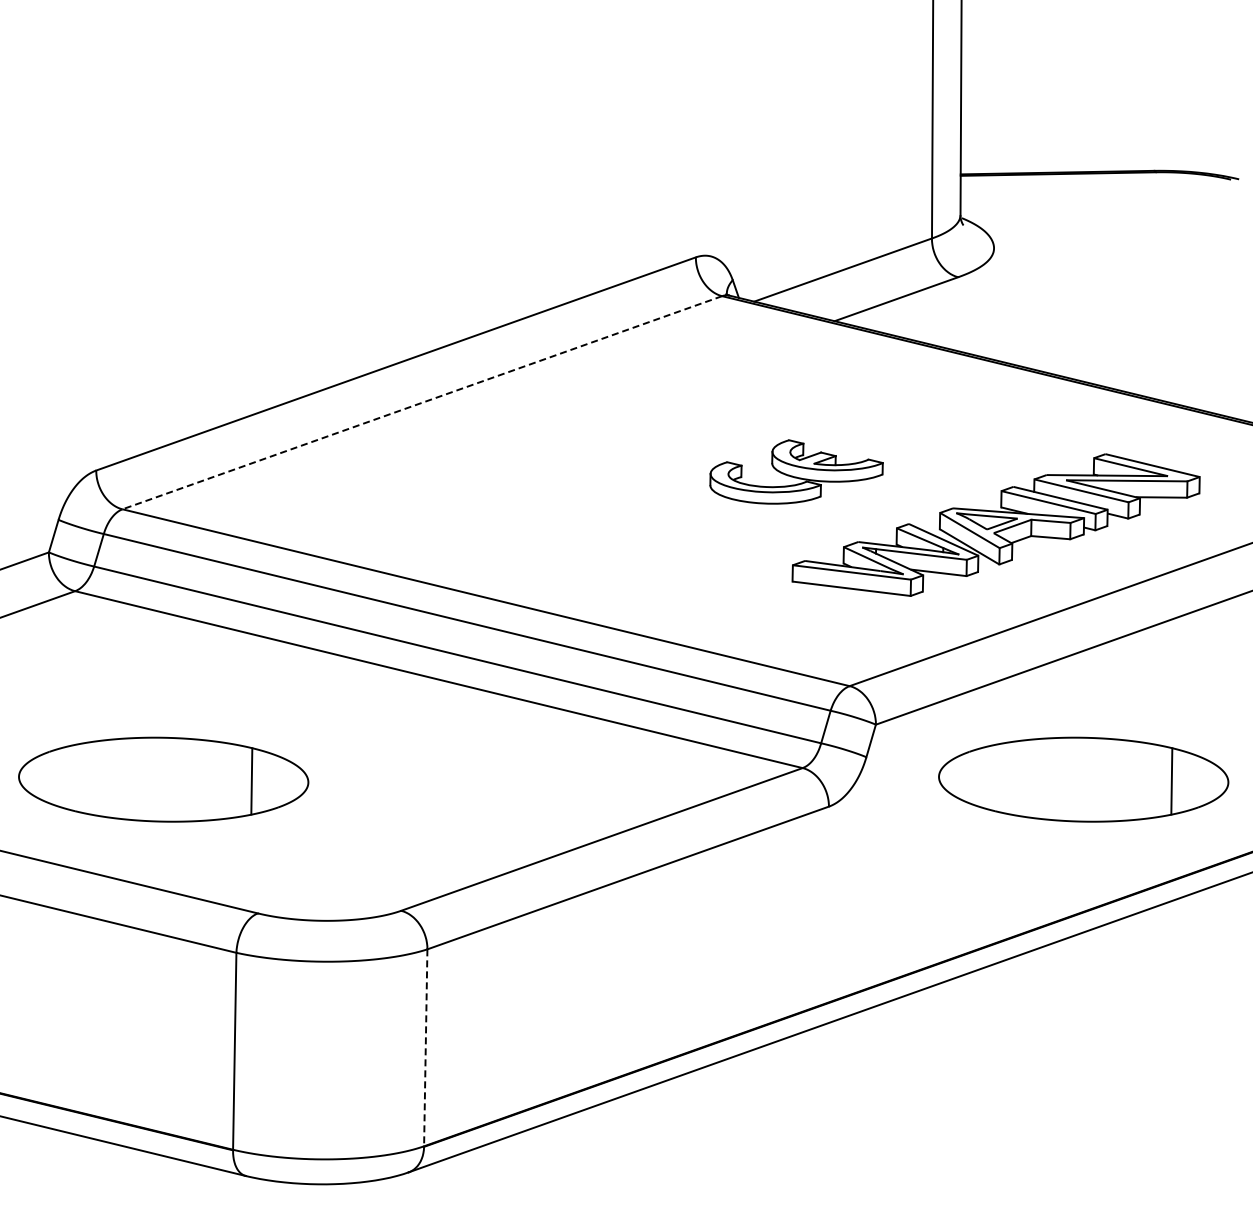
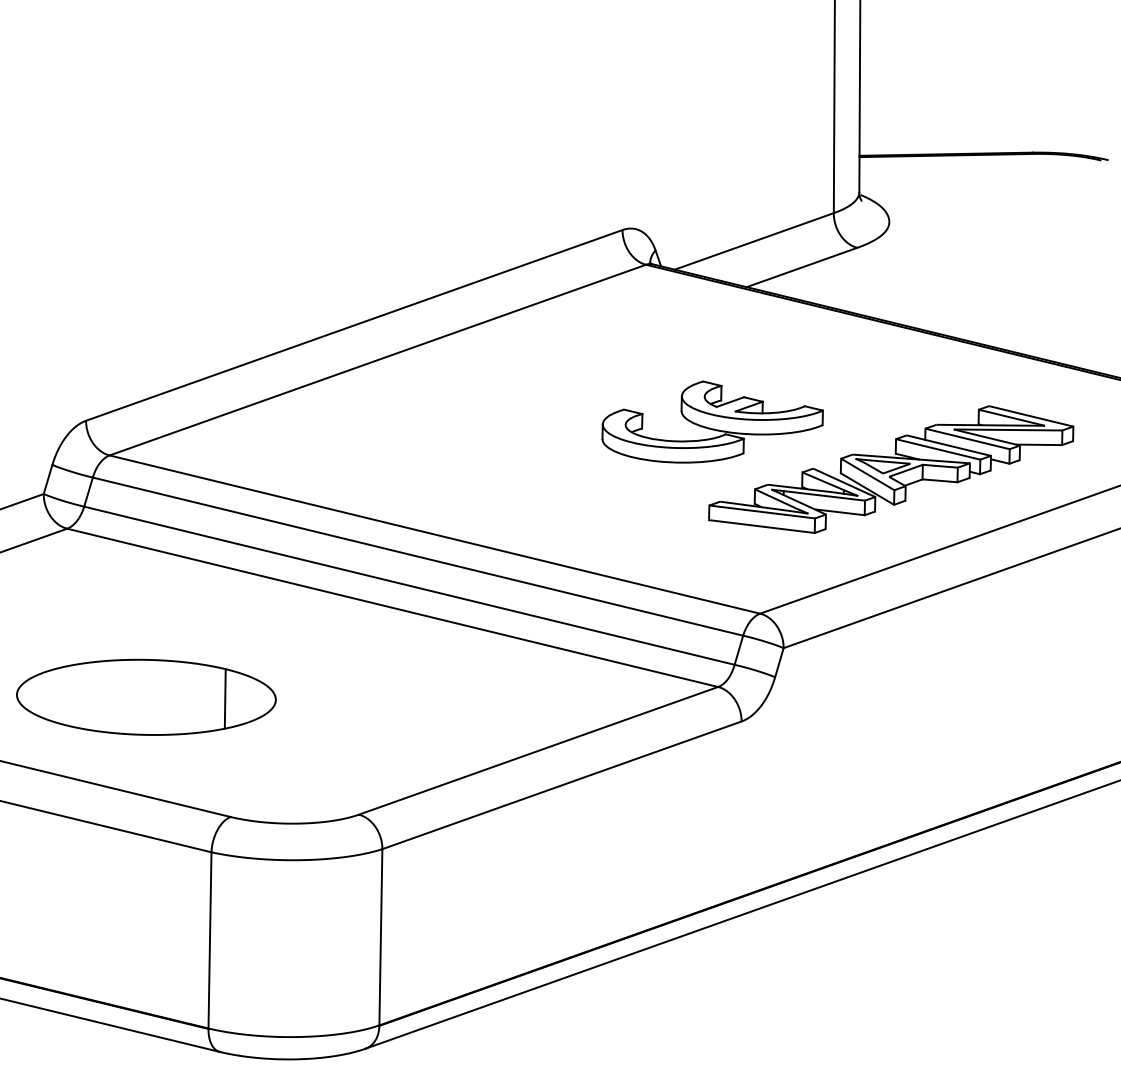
line: (421, 402) -> (377, 359), dashed -> solid
part: (796, 471) -> (712, 421), size x1.43
part: (1083, 779) -> (969, 697), removed
line: (425, 1048) -> (380, 937), dashed -> solid

